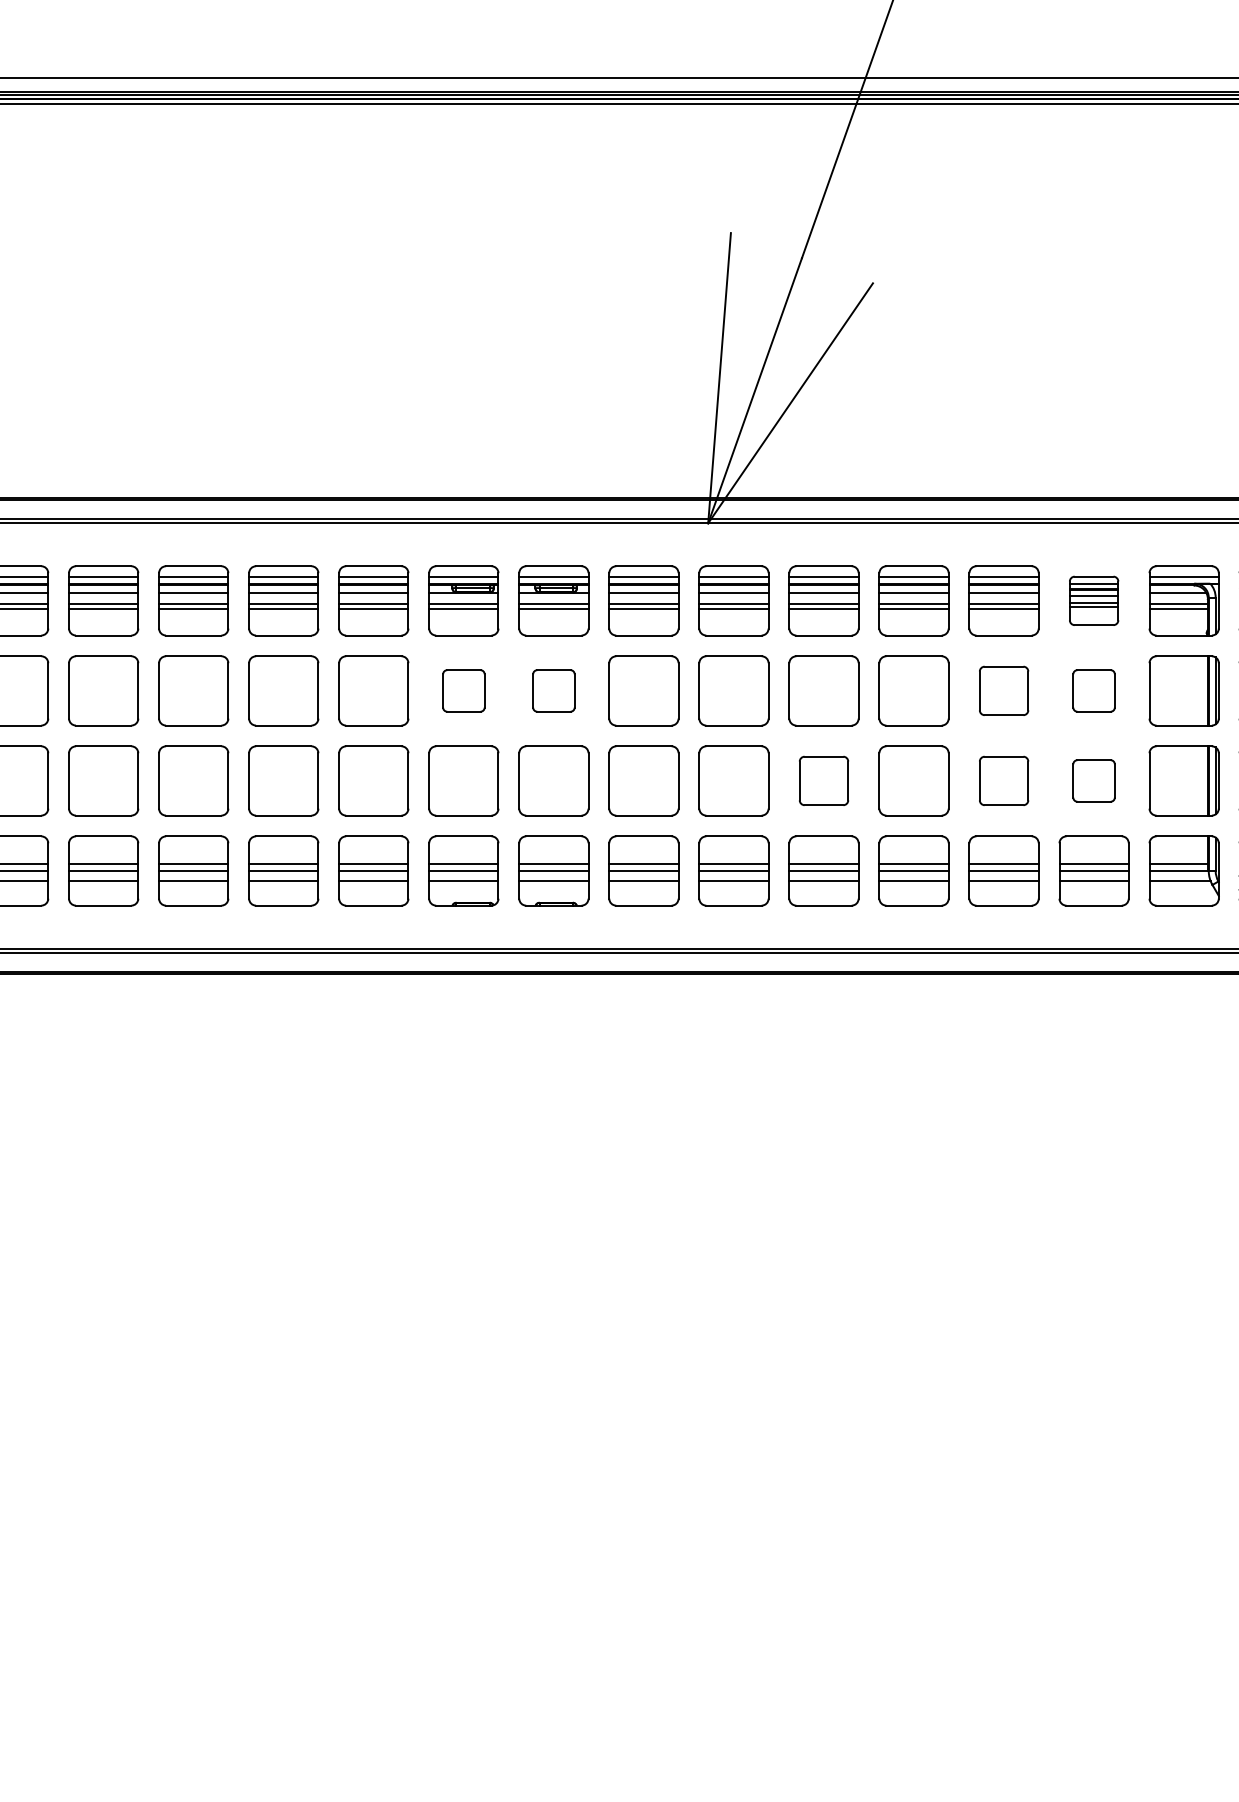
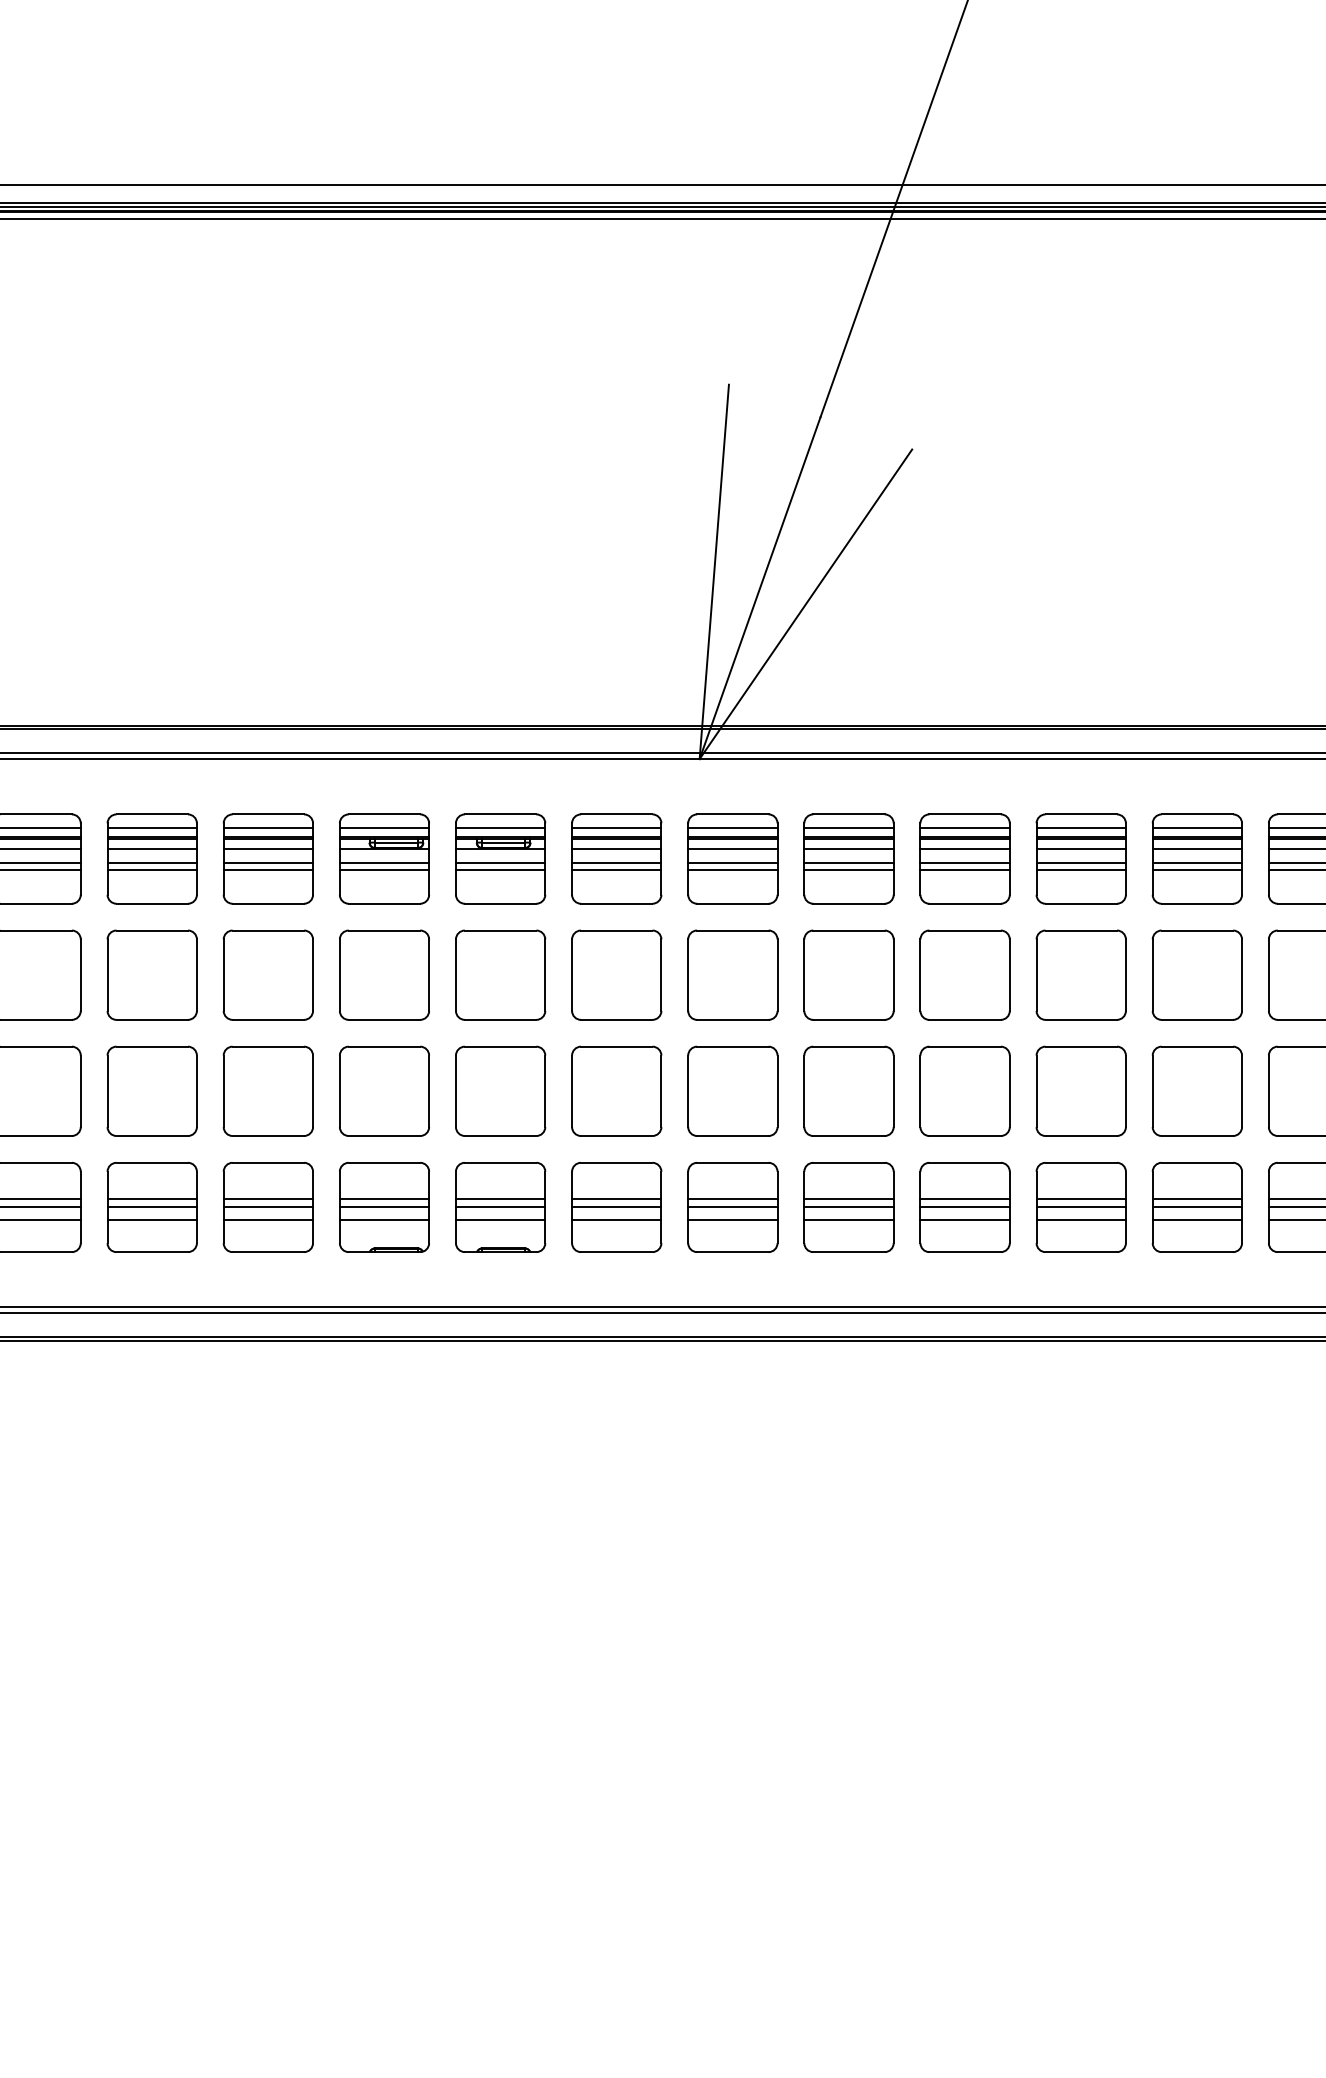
part: (1093, 600) -> (1196, 858), size x1.43
part: (463, 690) -> (384, 974), size x1.67
part: (553, 690) -> (500, 974), size x1.67
part: (1003, 690) -> (1080, 974), size x1.43
part: (1093, 690) -> (1196, 974), size x1.67
part: (823, 780) -> (848, 1090), size x1.43
part: (1003, 780) -> (1080, 1090), size x1.43
part: (1093, 780) -> (1196, 1090), size x1.67

